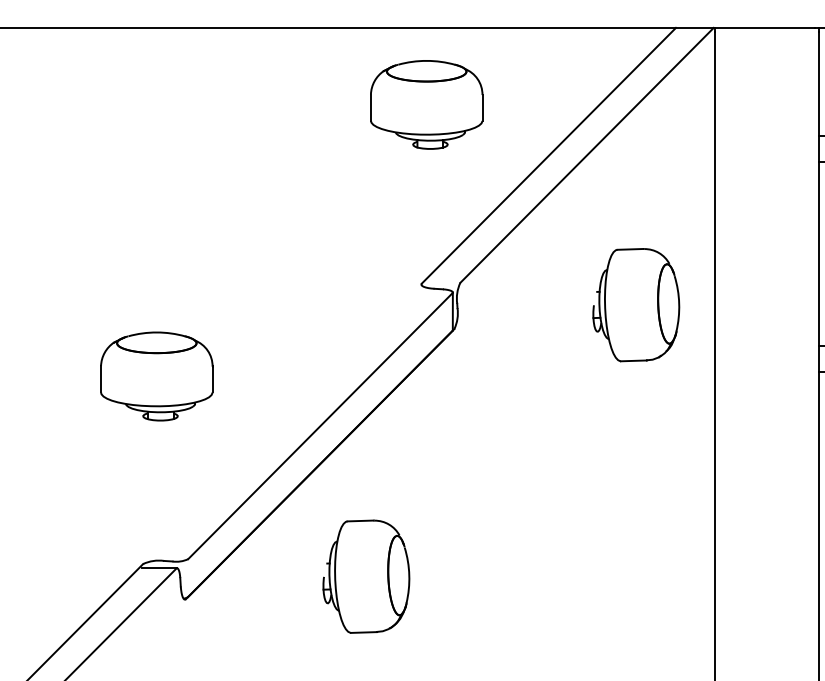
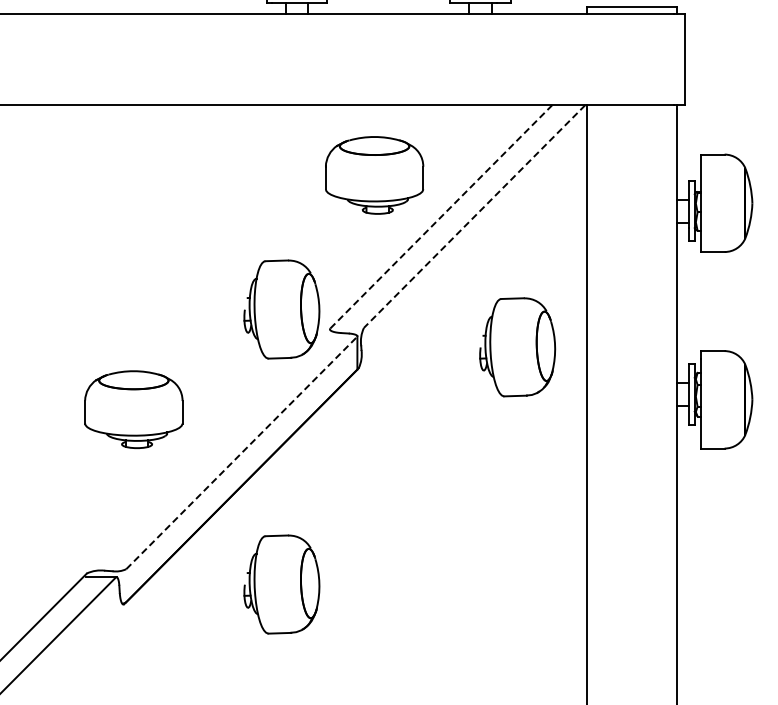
part: (426, 104) -> (374, 175), moved
line: (549, 155) -> (441, 216), solid -> dashed
line: (586, 155) -> (474, 216), solid -> dashed
part: (365, 261) -> (281, 309), added
part: (156, 376) -> (133, 409), moved
line: (320, 426) -> (241, 453), solid -> dashed

